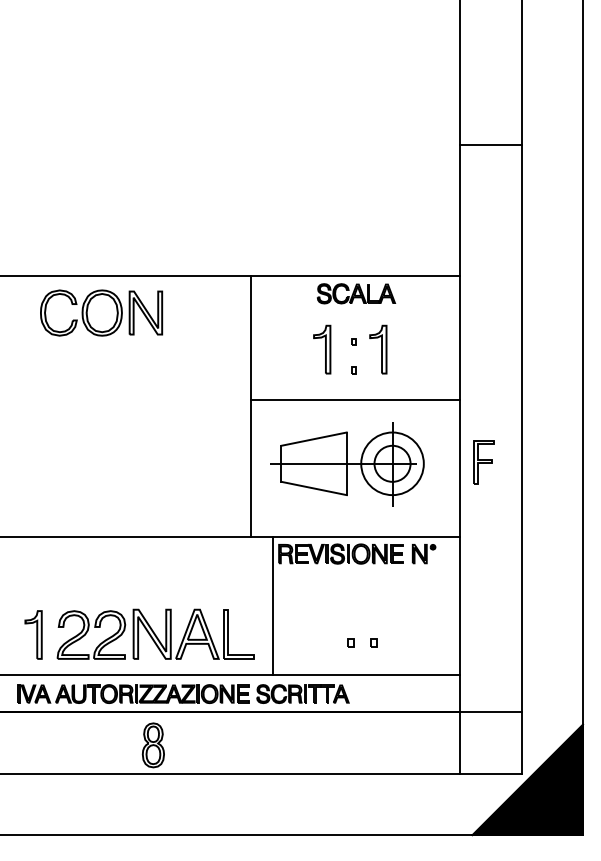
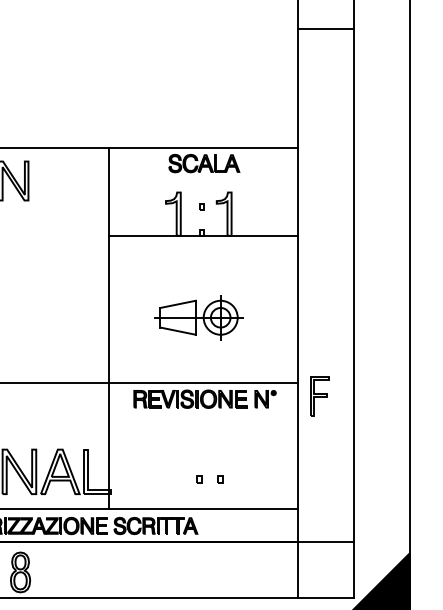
line: (355, 400) -> (203, 235), moved
part: (483, 462) -> (319, 396), moved
part: (347, 464) -> (196, 318), size x0.6
line: (273, 605) -> (109, 445), moved

